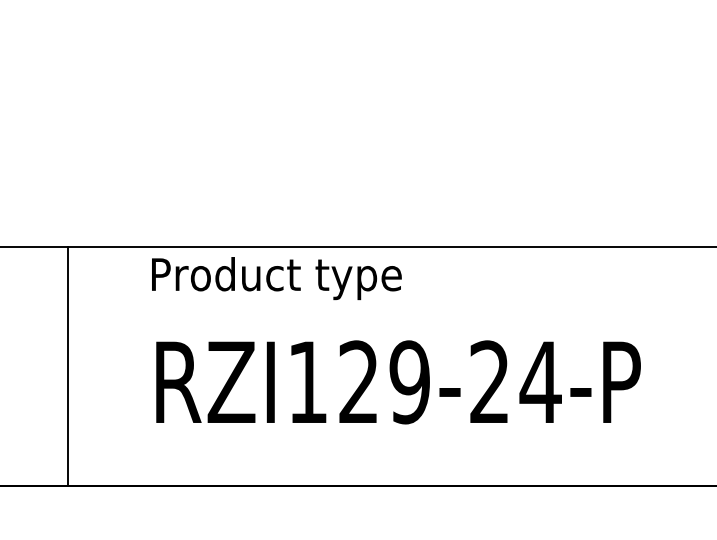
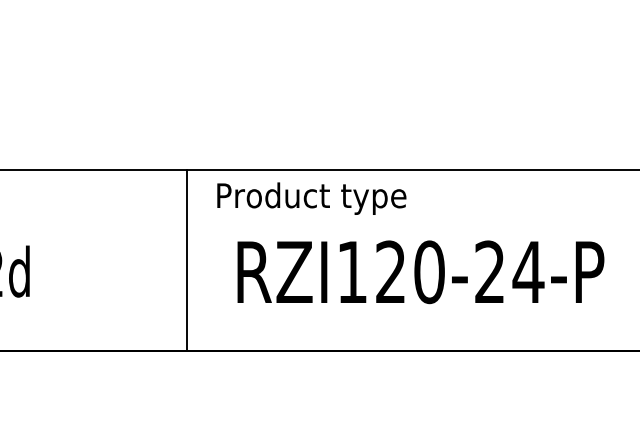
text: (276, 278) -> (311, 198), moved
line: (67, 366) -> (187, 260), moved
text: (409, 382) -> (429, 272), RZI129-24-P -> RZI120-24-P

